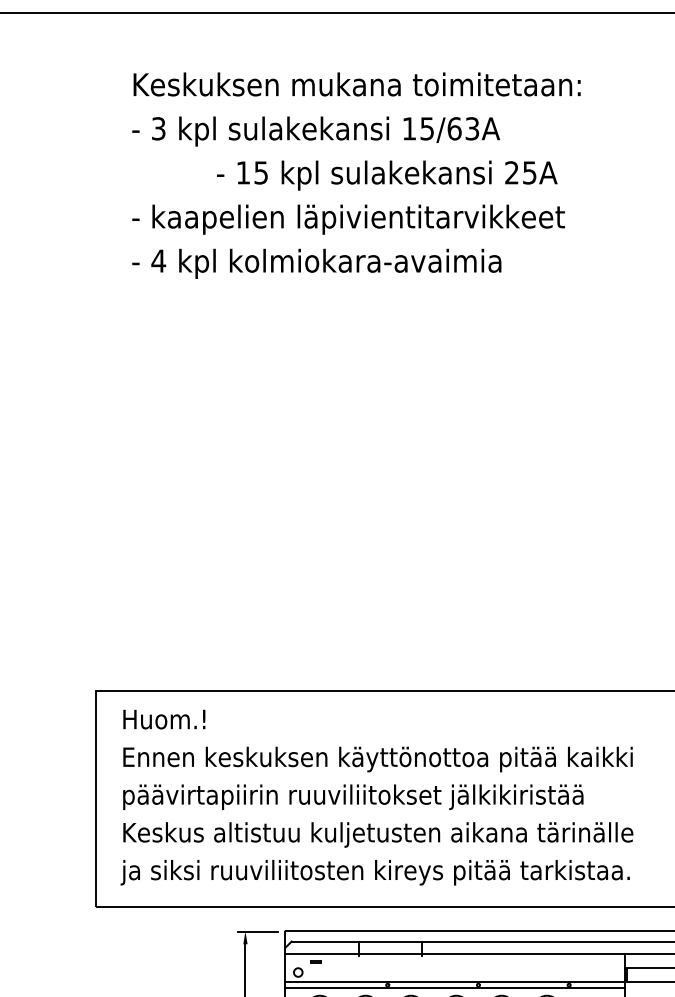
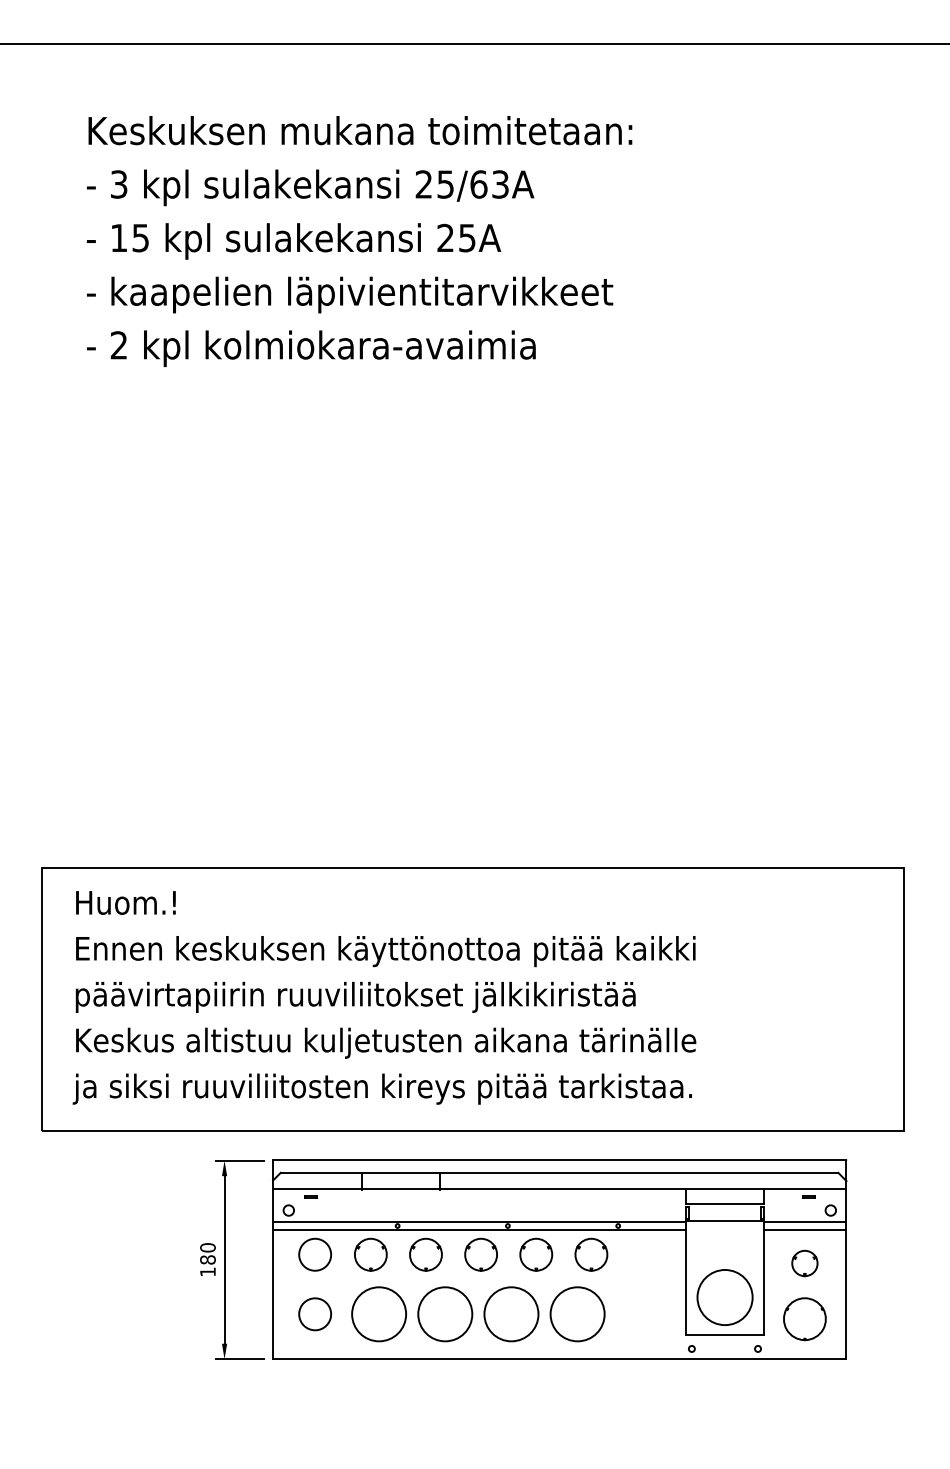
text: (409, 128) -> (423, 184), 15/63A -> 25/63A
text: (387, 175) -> (294, 241), moved
text: (159, 261) -> (119, 345), 4 -> 2

